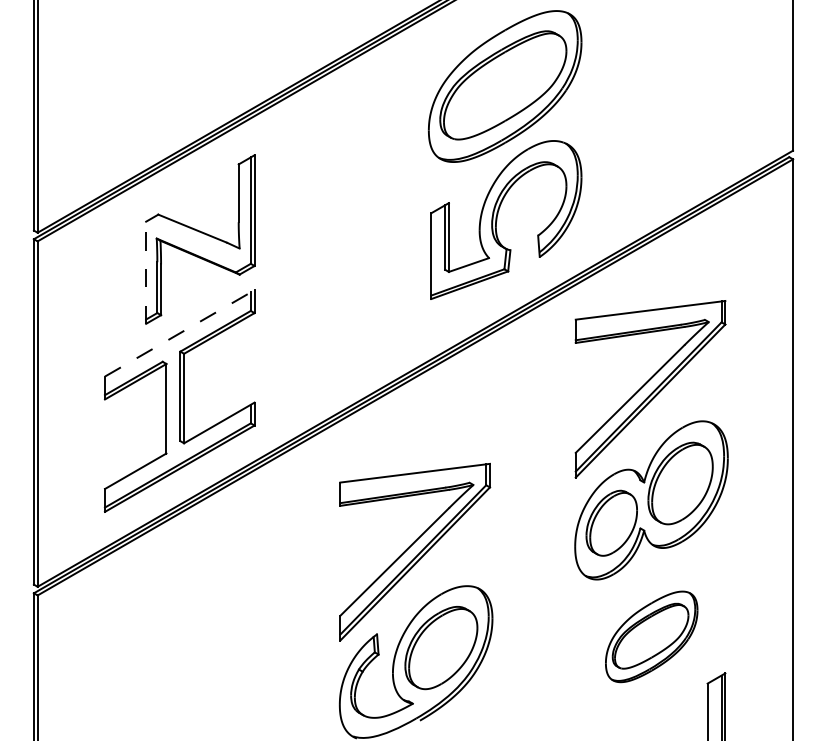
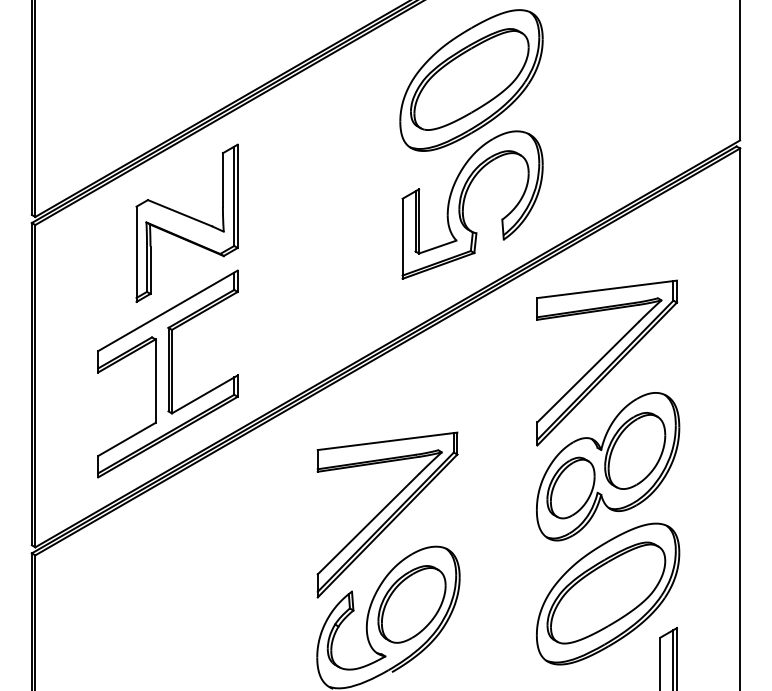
line: (146, 272) -> (136, 254), dashed -> solid
line: (179, 332) -> (167, 310), dashed -> solid
part: (651, 636) -> (608, 593), size x1.67

